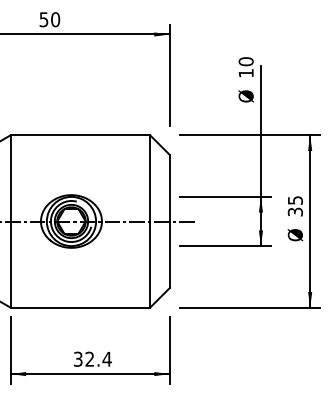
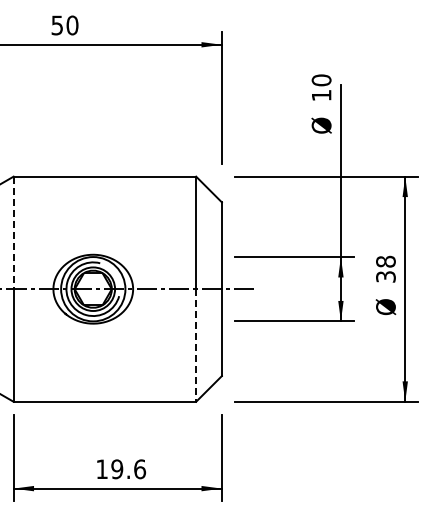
line: (10, 178) -> (13, 233), solid -> dashed
text: (295, 200) -> (385, 261), 35 -> 38
line: (150, 265) -> (196, 346), solid -> dashed
text: (93, 359) -> (121, 469), 32.4 -> 19.6

